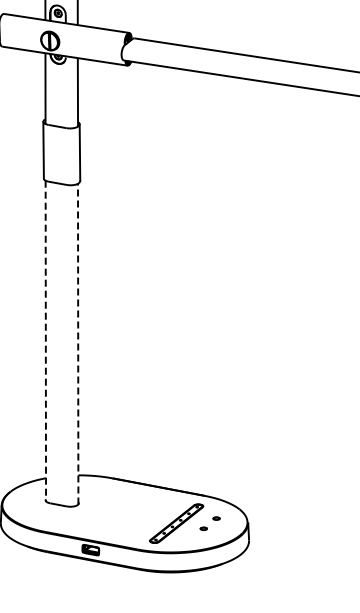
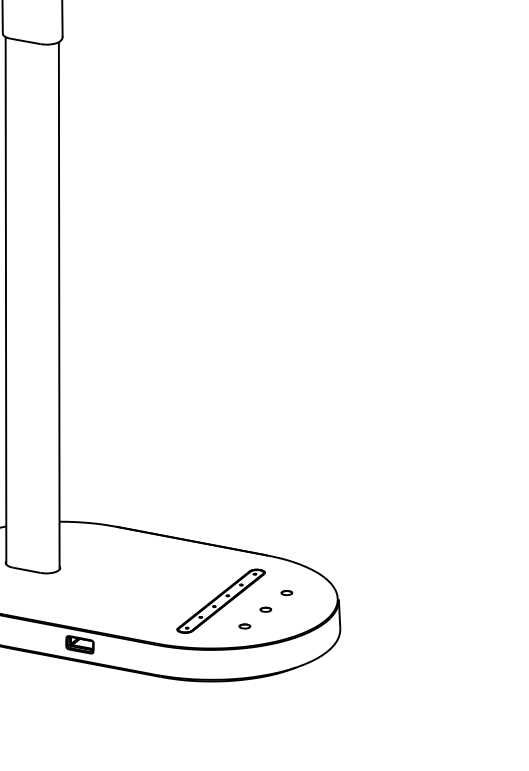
line: (45, 341) -> (5, 301), dashed -> solid
line: (78, 343) -> (59, 304), dashed -> solid
part: (190, 538) -> (243, 625), added

